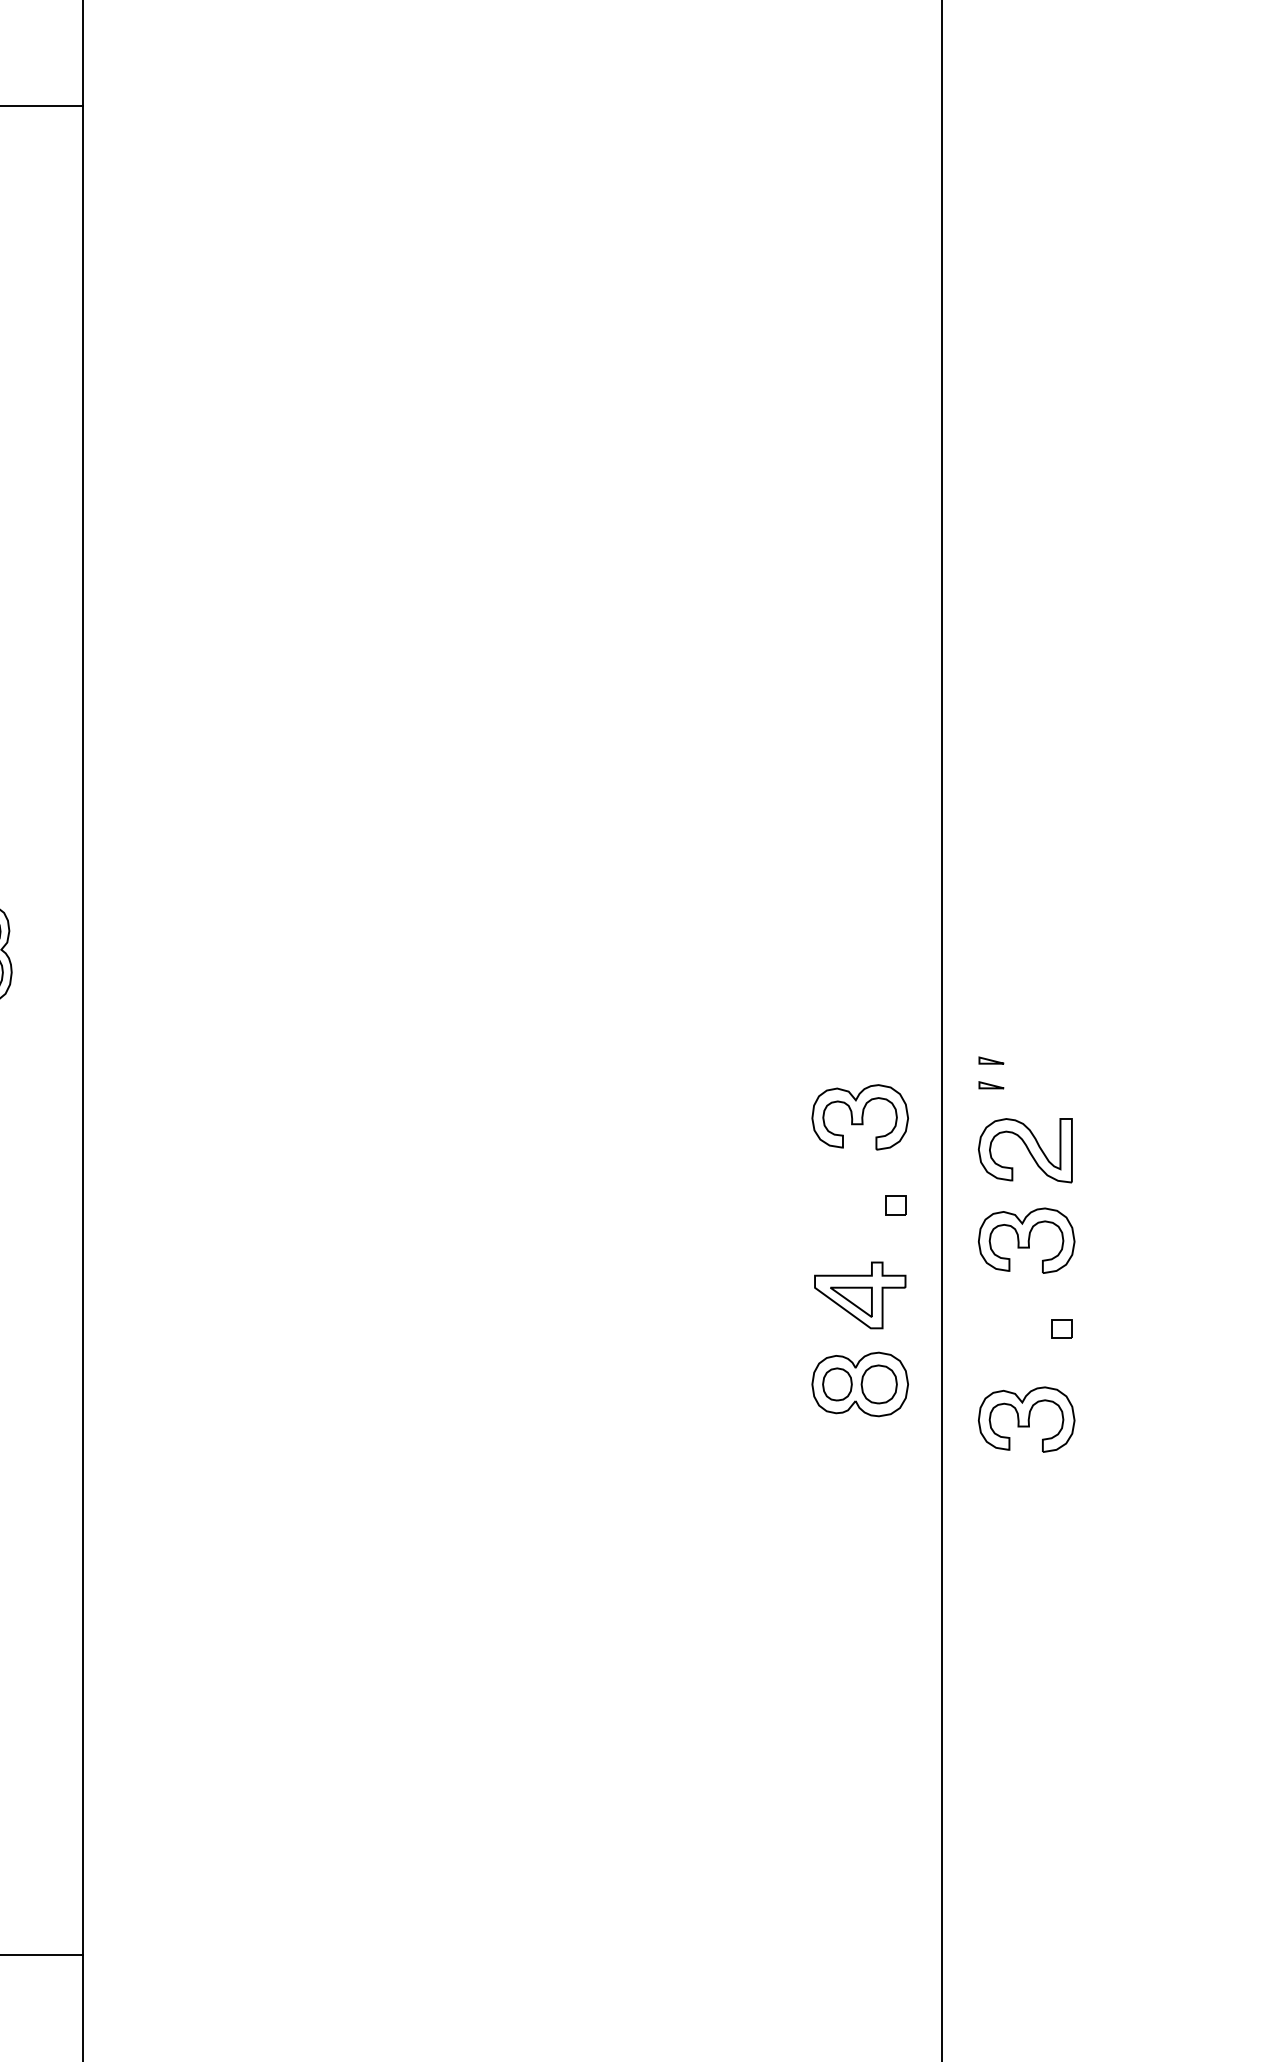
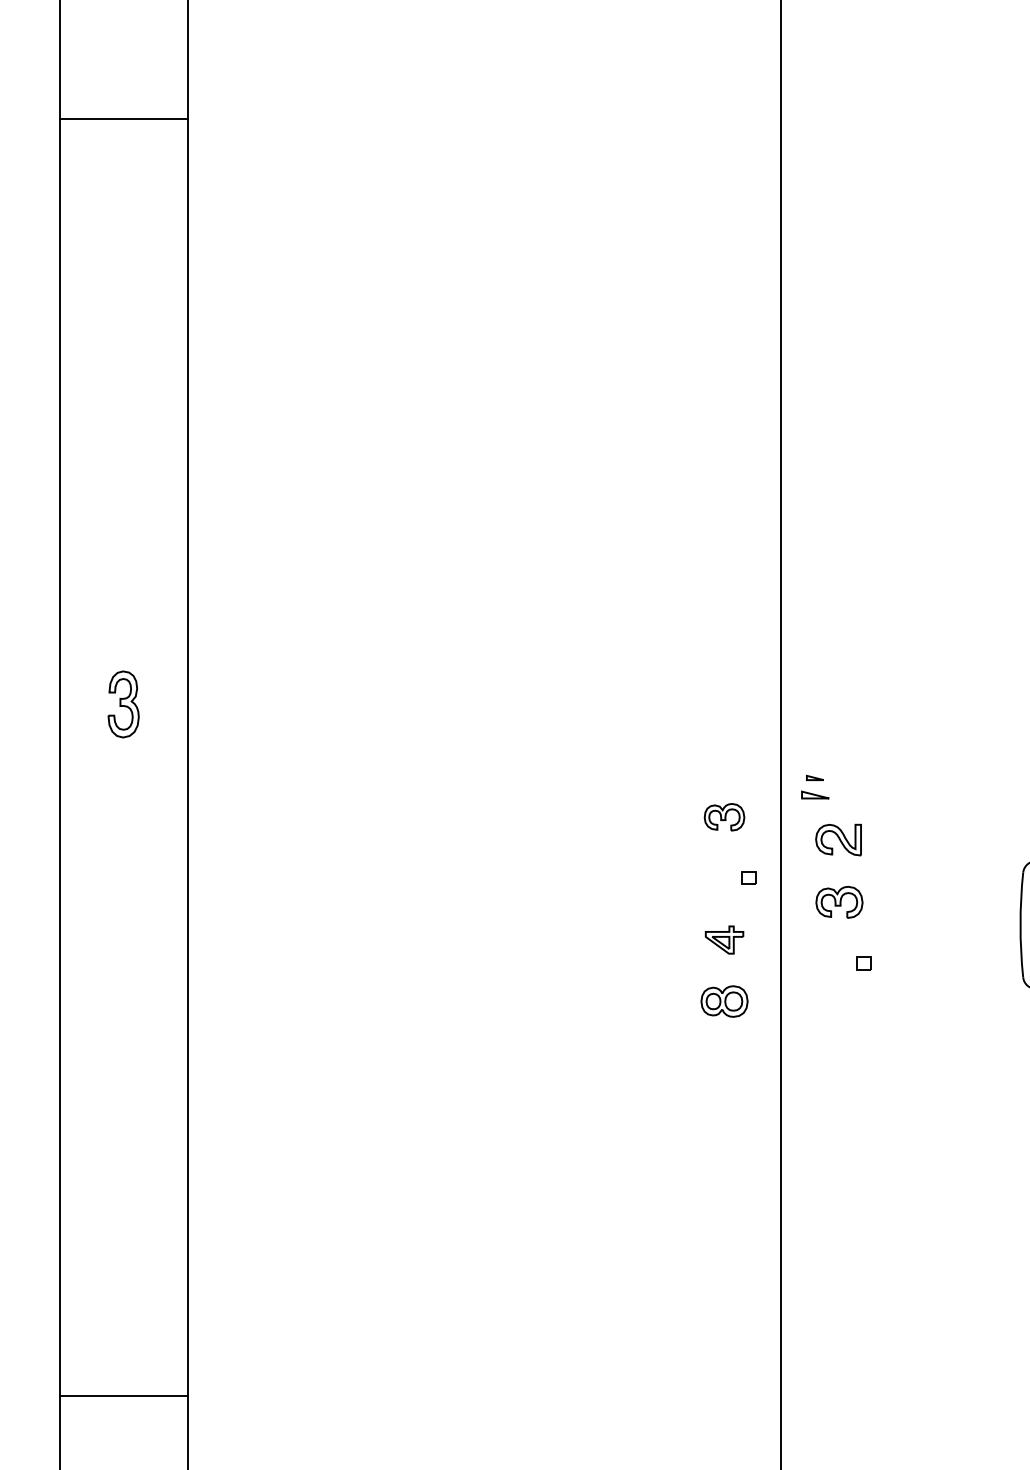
part: (990, 1084) -> (814, 794), size x1.6
part: (860, 1117) -> (724, 817), size x0.6
part: (1025, 1149) -> (838, 839), size x0.7
part: (1026, 1240) -> (839, 902), size x0.7
part: (860, 1294) -> (724, 939), size x0.6
part: (860, 1384) -> (724, 1001), size x0.7
part: (1026, 1419) -> (839, 1025), removed

